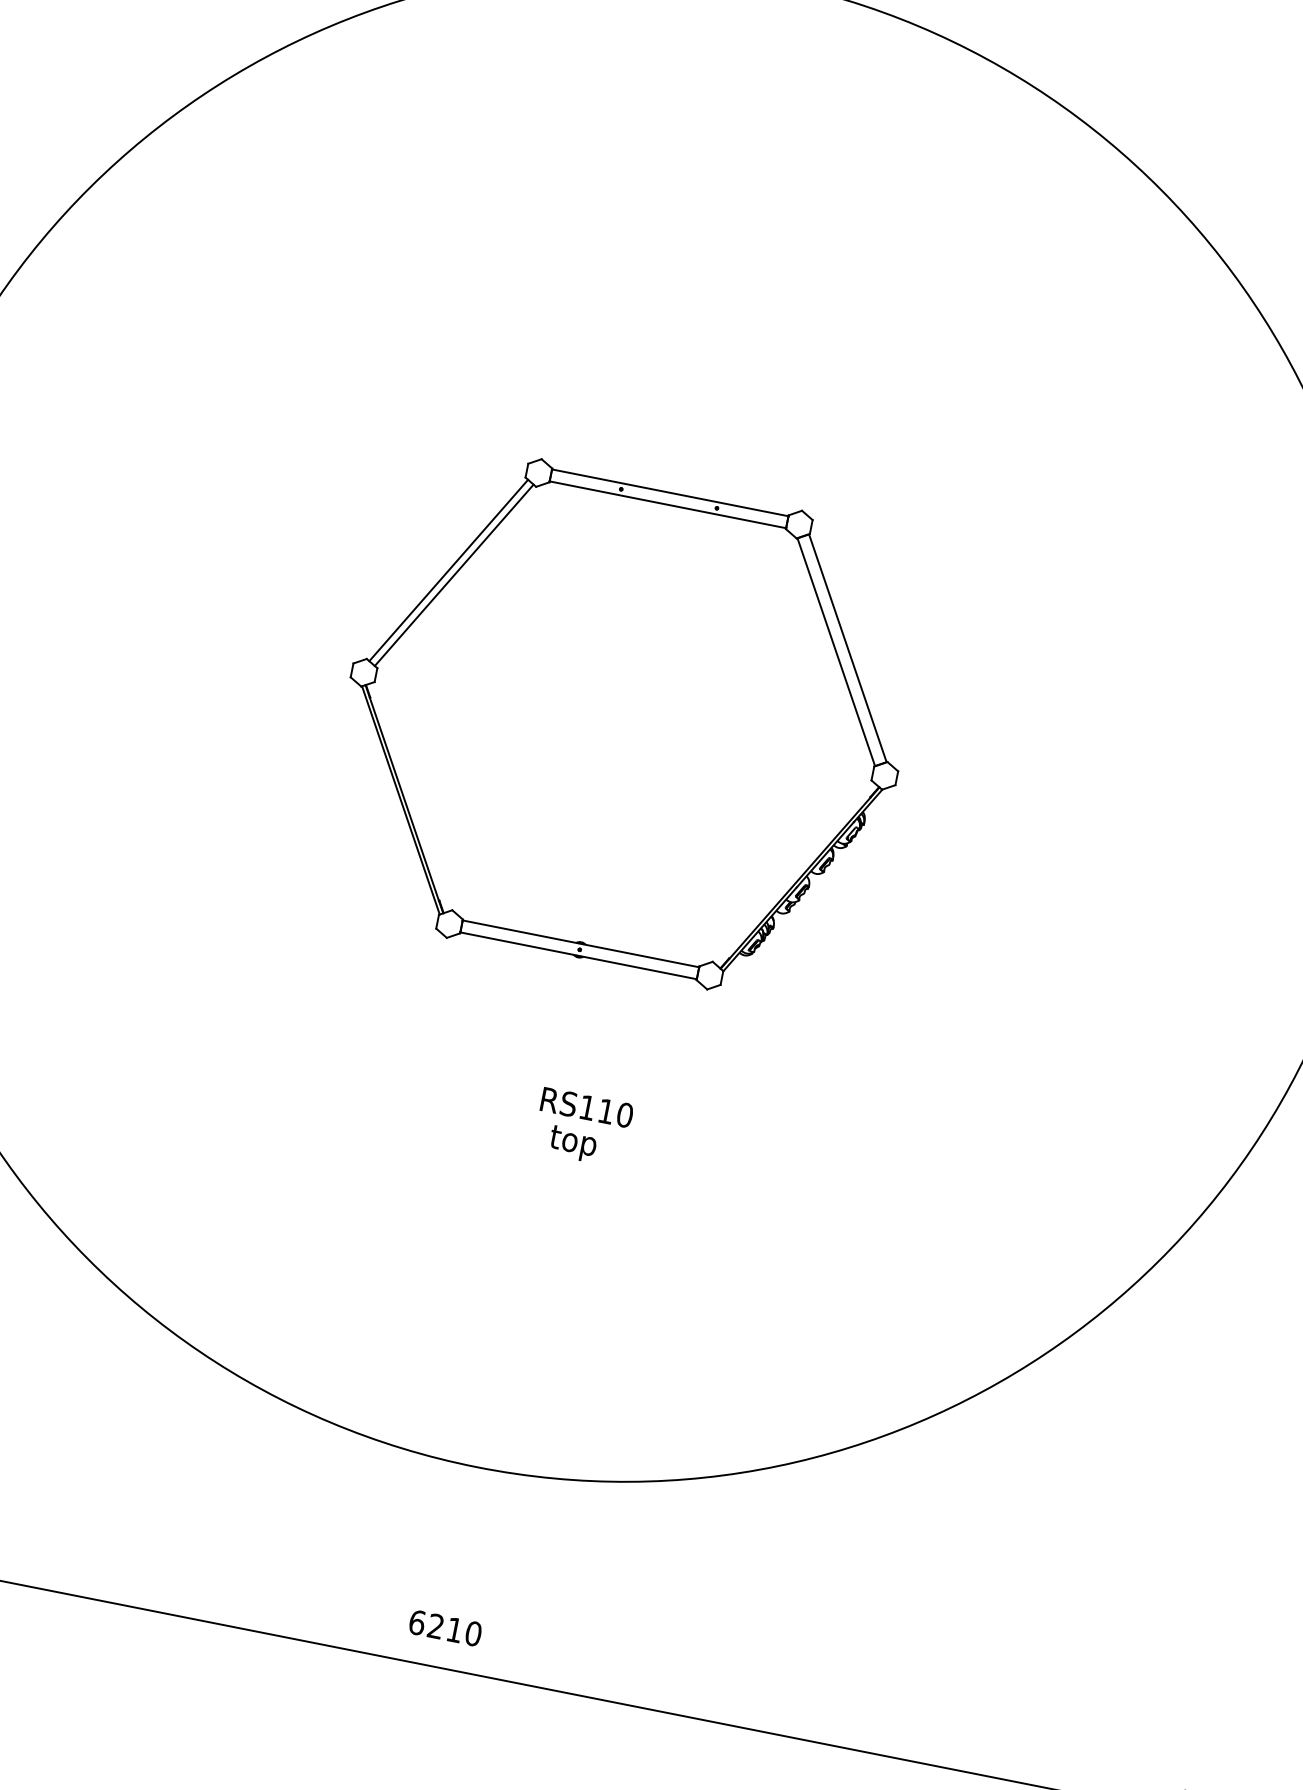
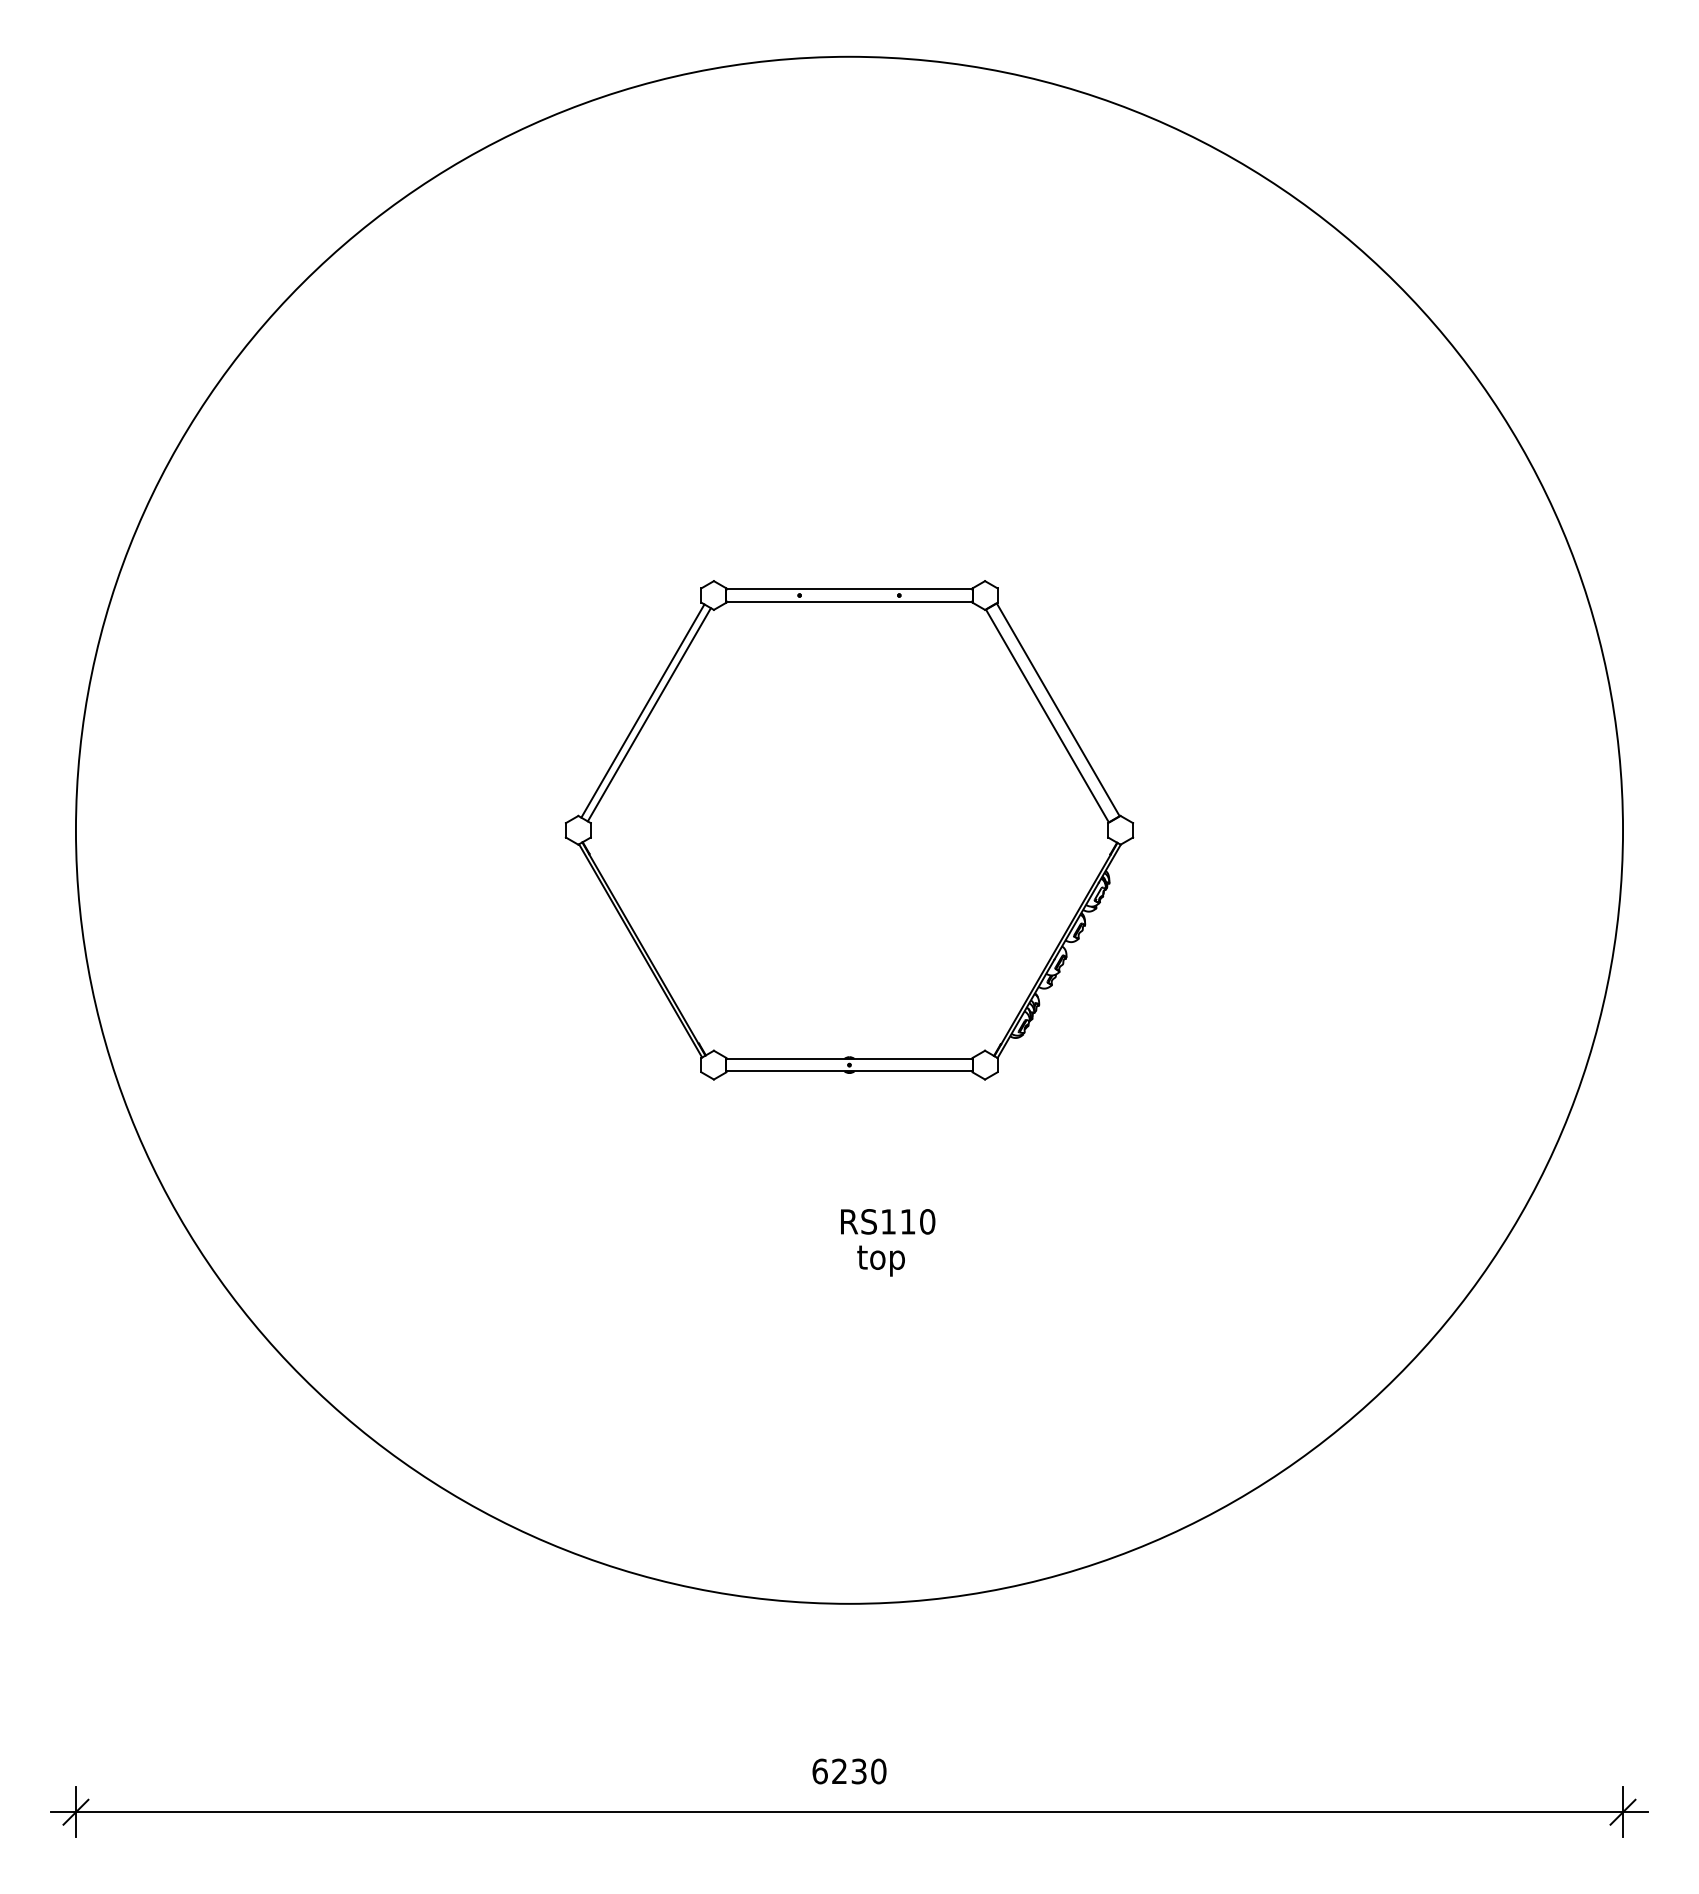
text: (454, 1629) -> (858, 1771), 6210 -> 6230

